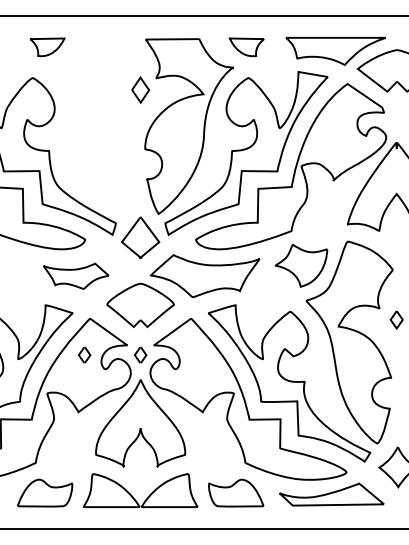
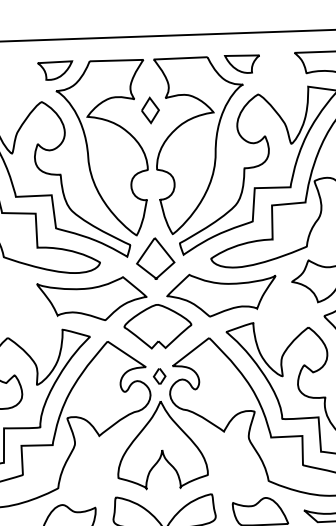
part: (246, 47) -> (242, 64), moved
part: (91, 126) -> (102, 148), added
part: (76, 276) -> (92, 299), size x1.67
part: (84, 355) -> (103, 378), removed

